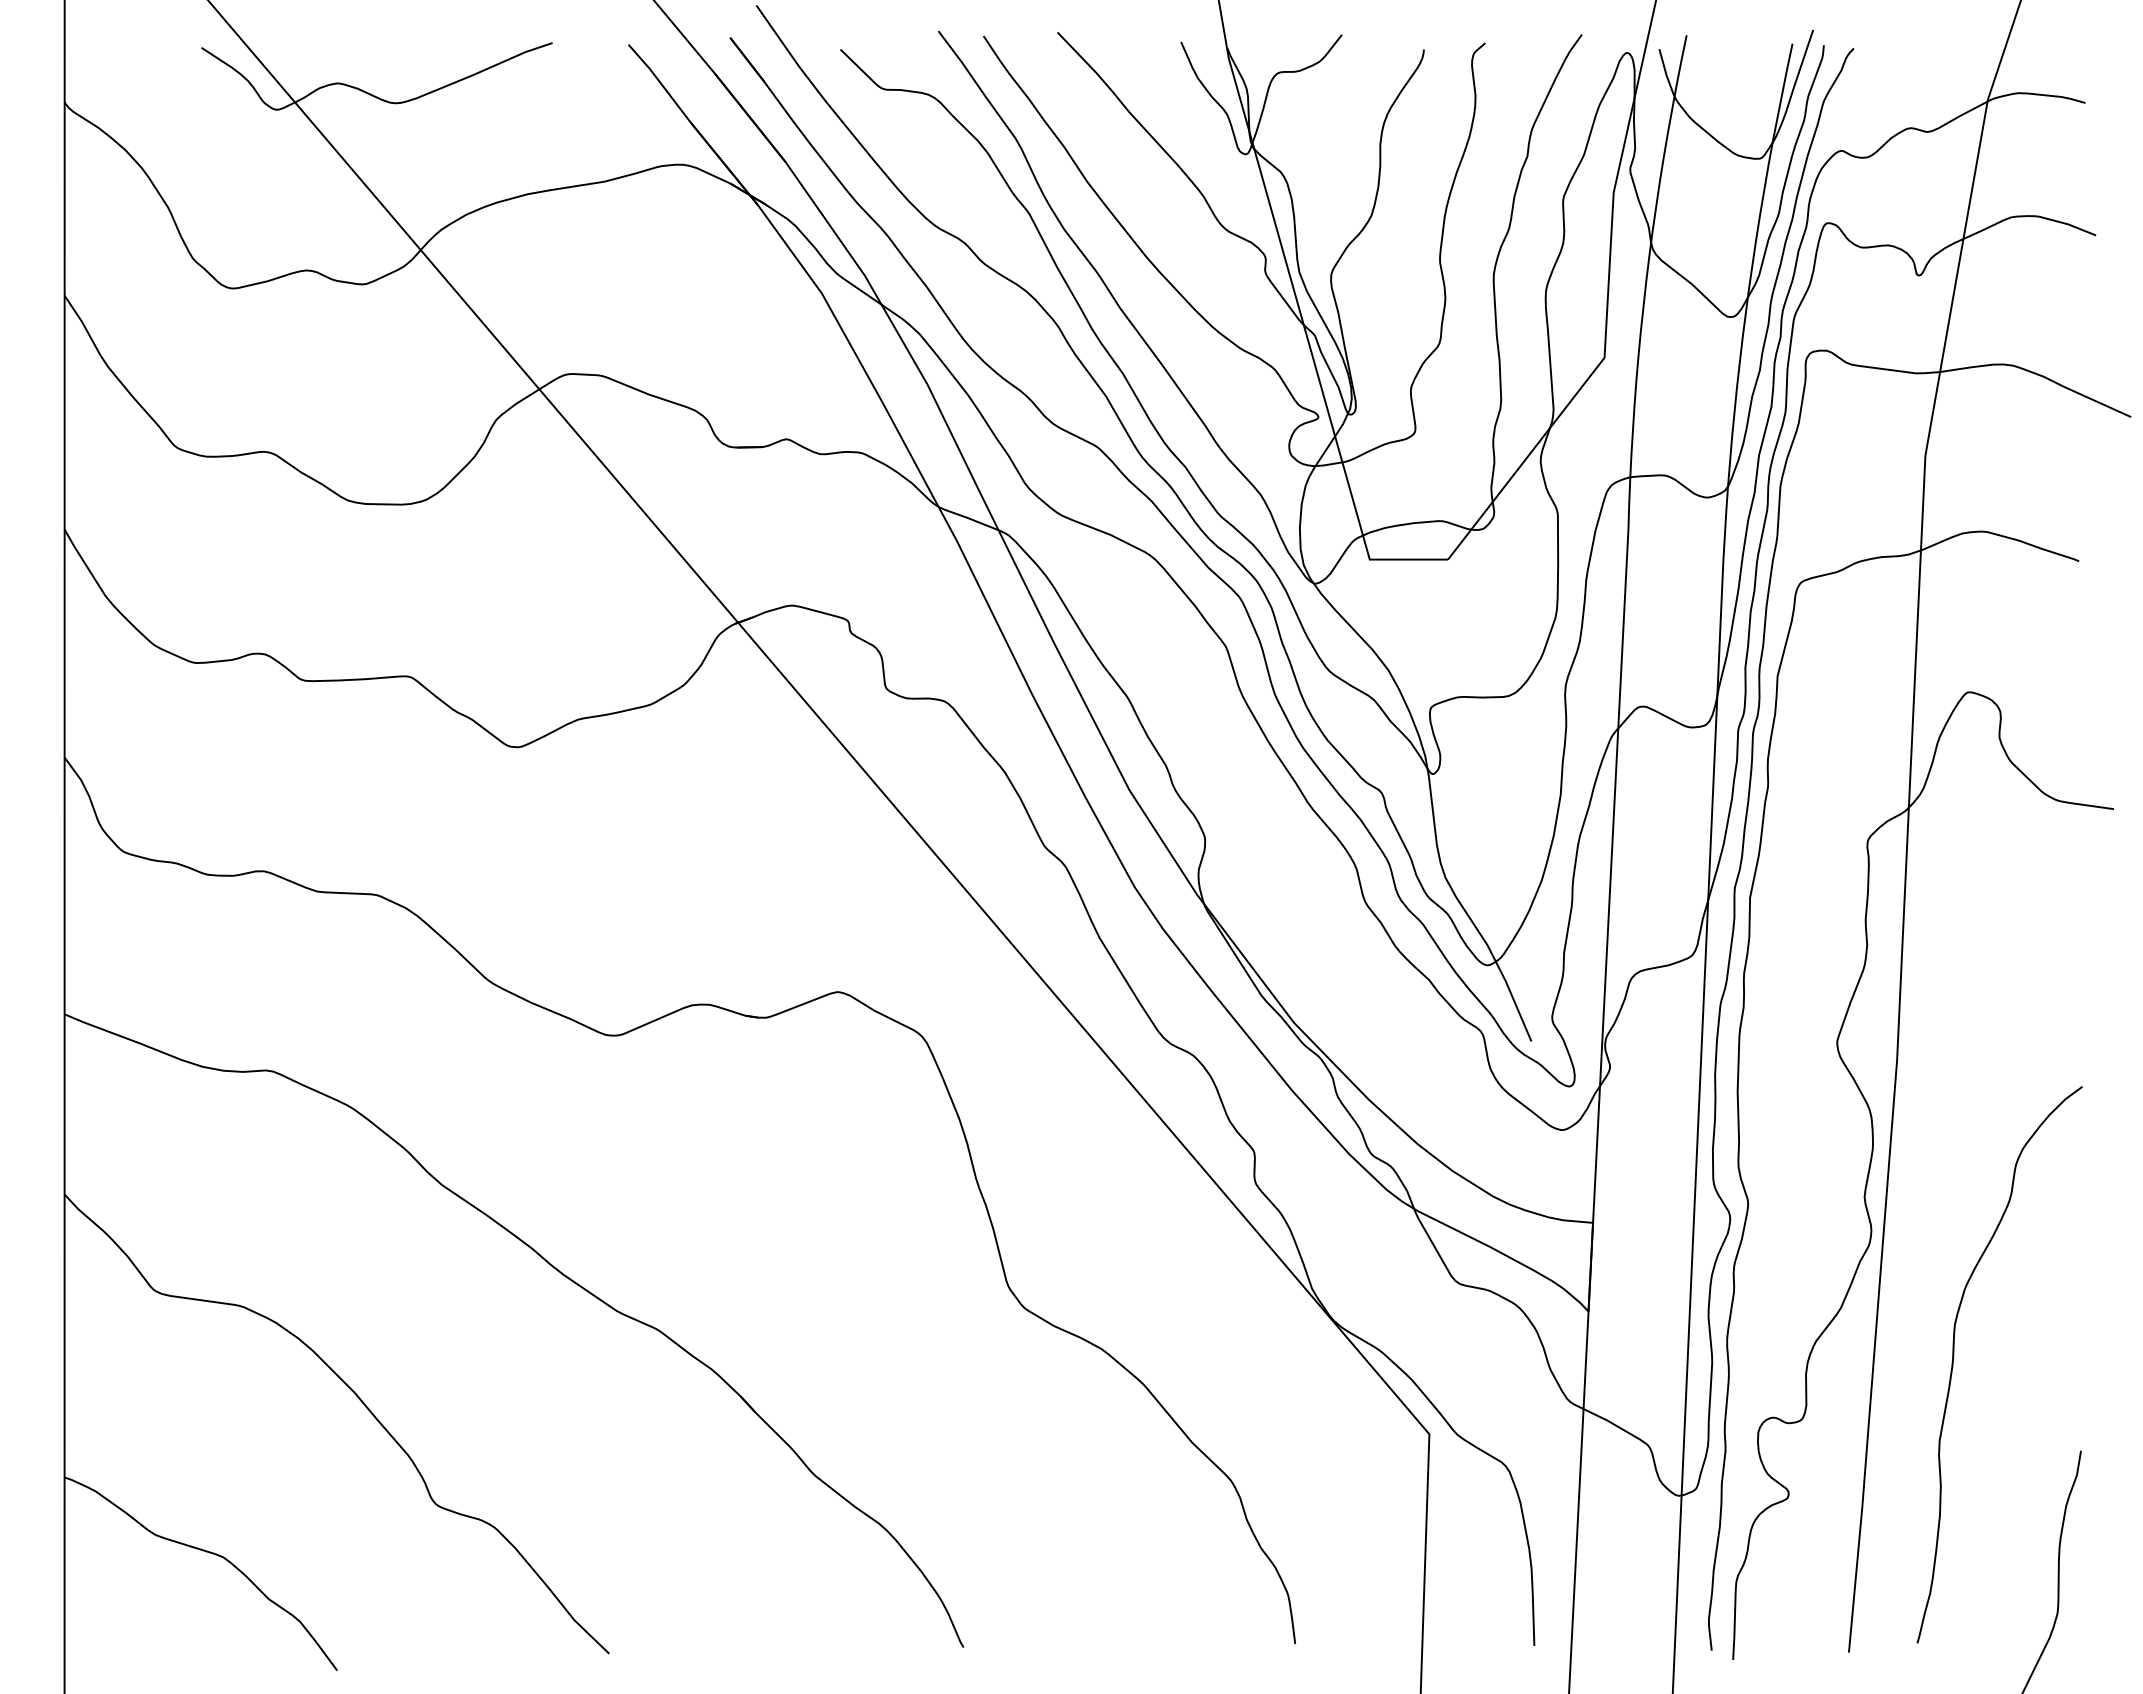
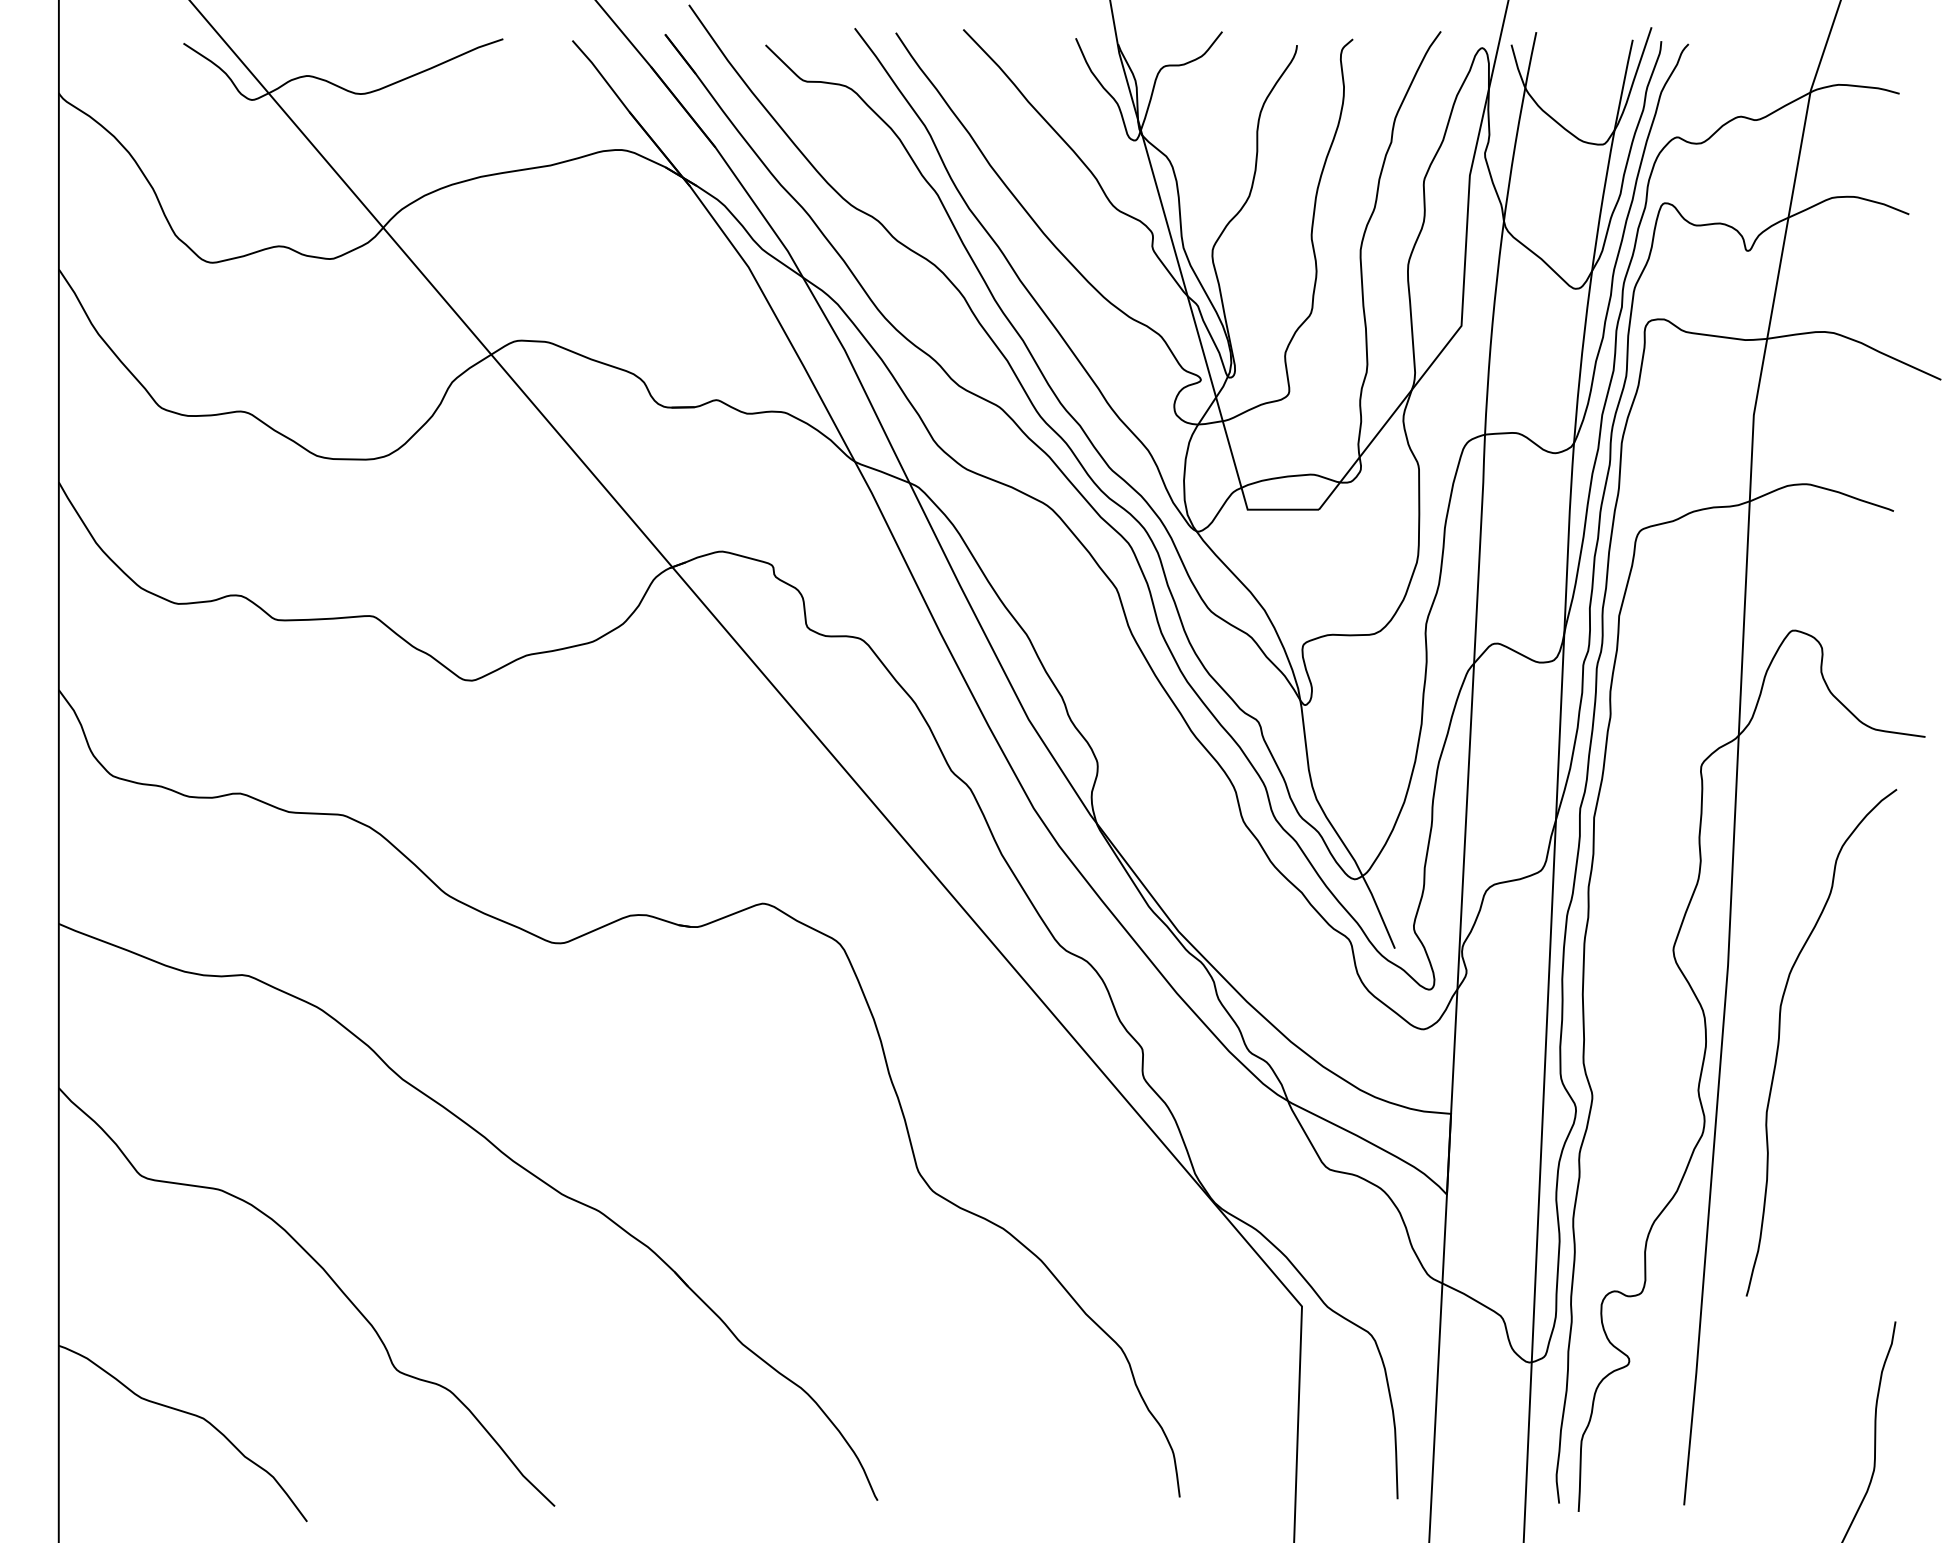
curve: (1954, 1356) -> (1780, 1035), moved

